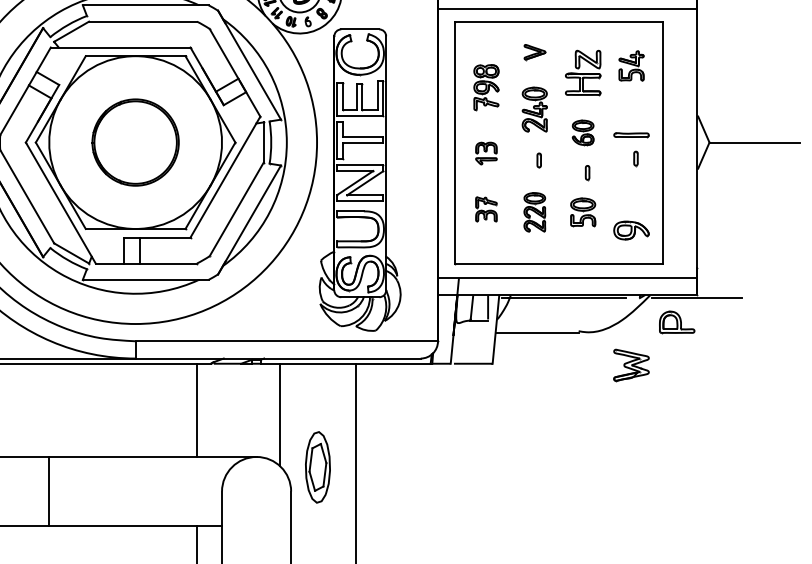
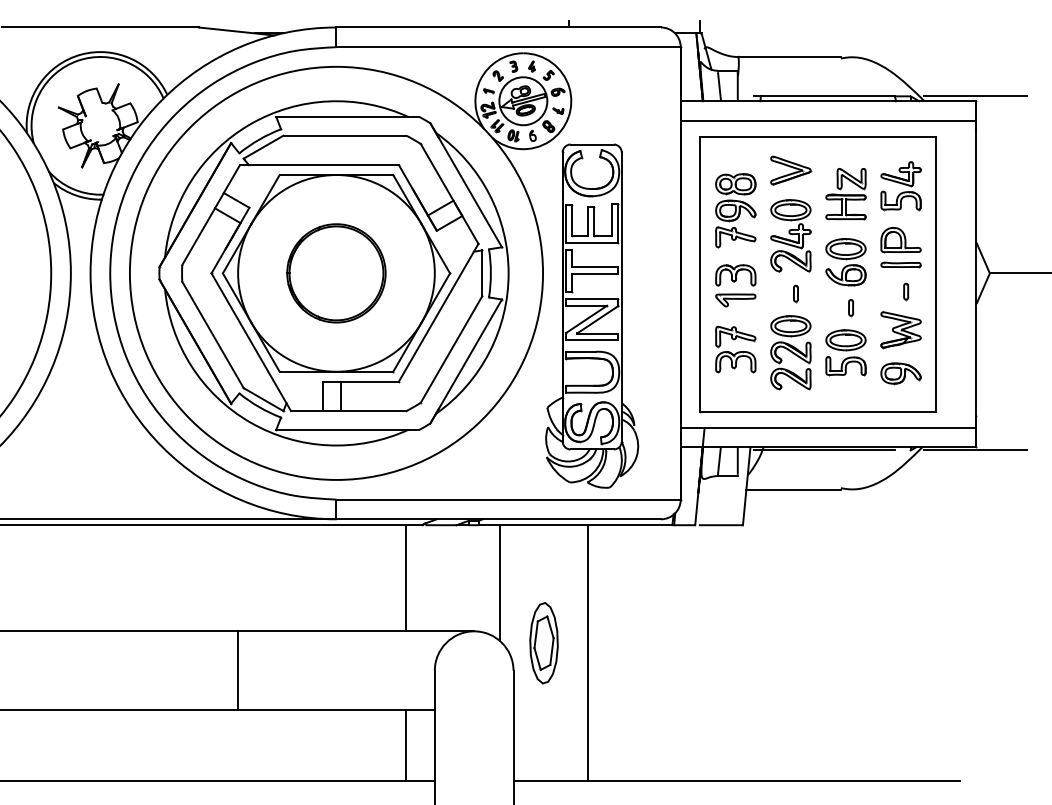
part: (535, 52) -> (791, 170), size x1.67
part: (631, 66) -> (900, 186), size x1.43
part: (486, 87) -> (735, 210), size x1.43
part: (534, 109) -> (790, 235), size x1.43
part: (582, 133) -> (845, 262), size x1.67
part: (486, 153) -> (735, 285), size x1.67
part: (486, 209) -> (735, 349), size x1.67
part: (534, 212) -> (790, 352), size x1.67
part: (582, 212) -> (845, 352), size x1.43
part: (676, 322) -> (900, 240), moved
part: (631, 365) -> (900, 330), moved

